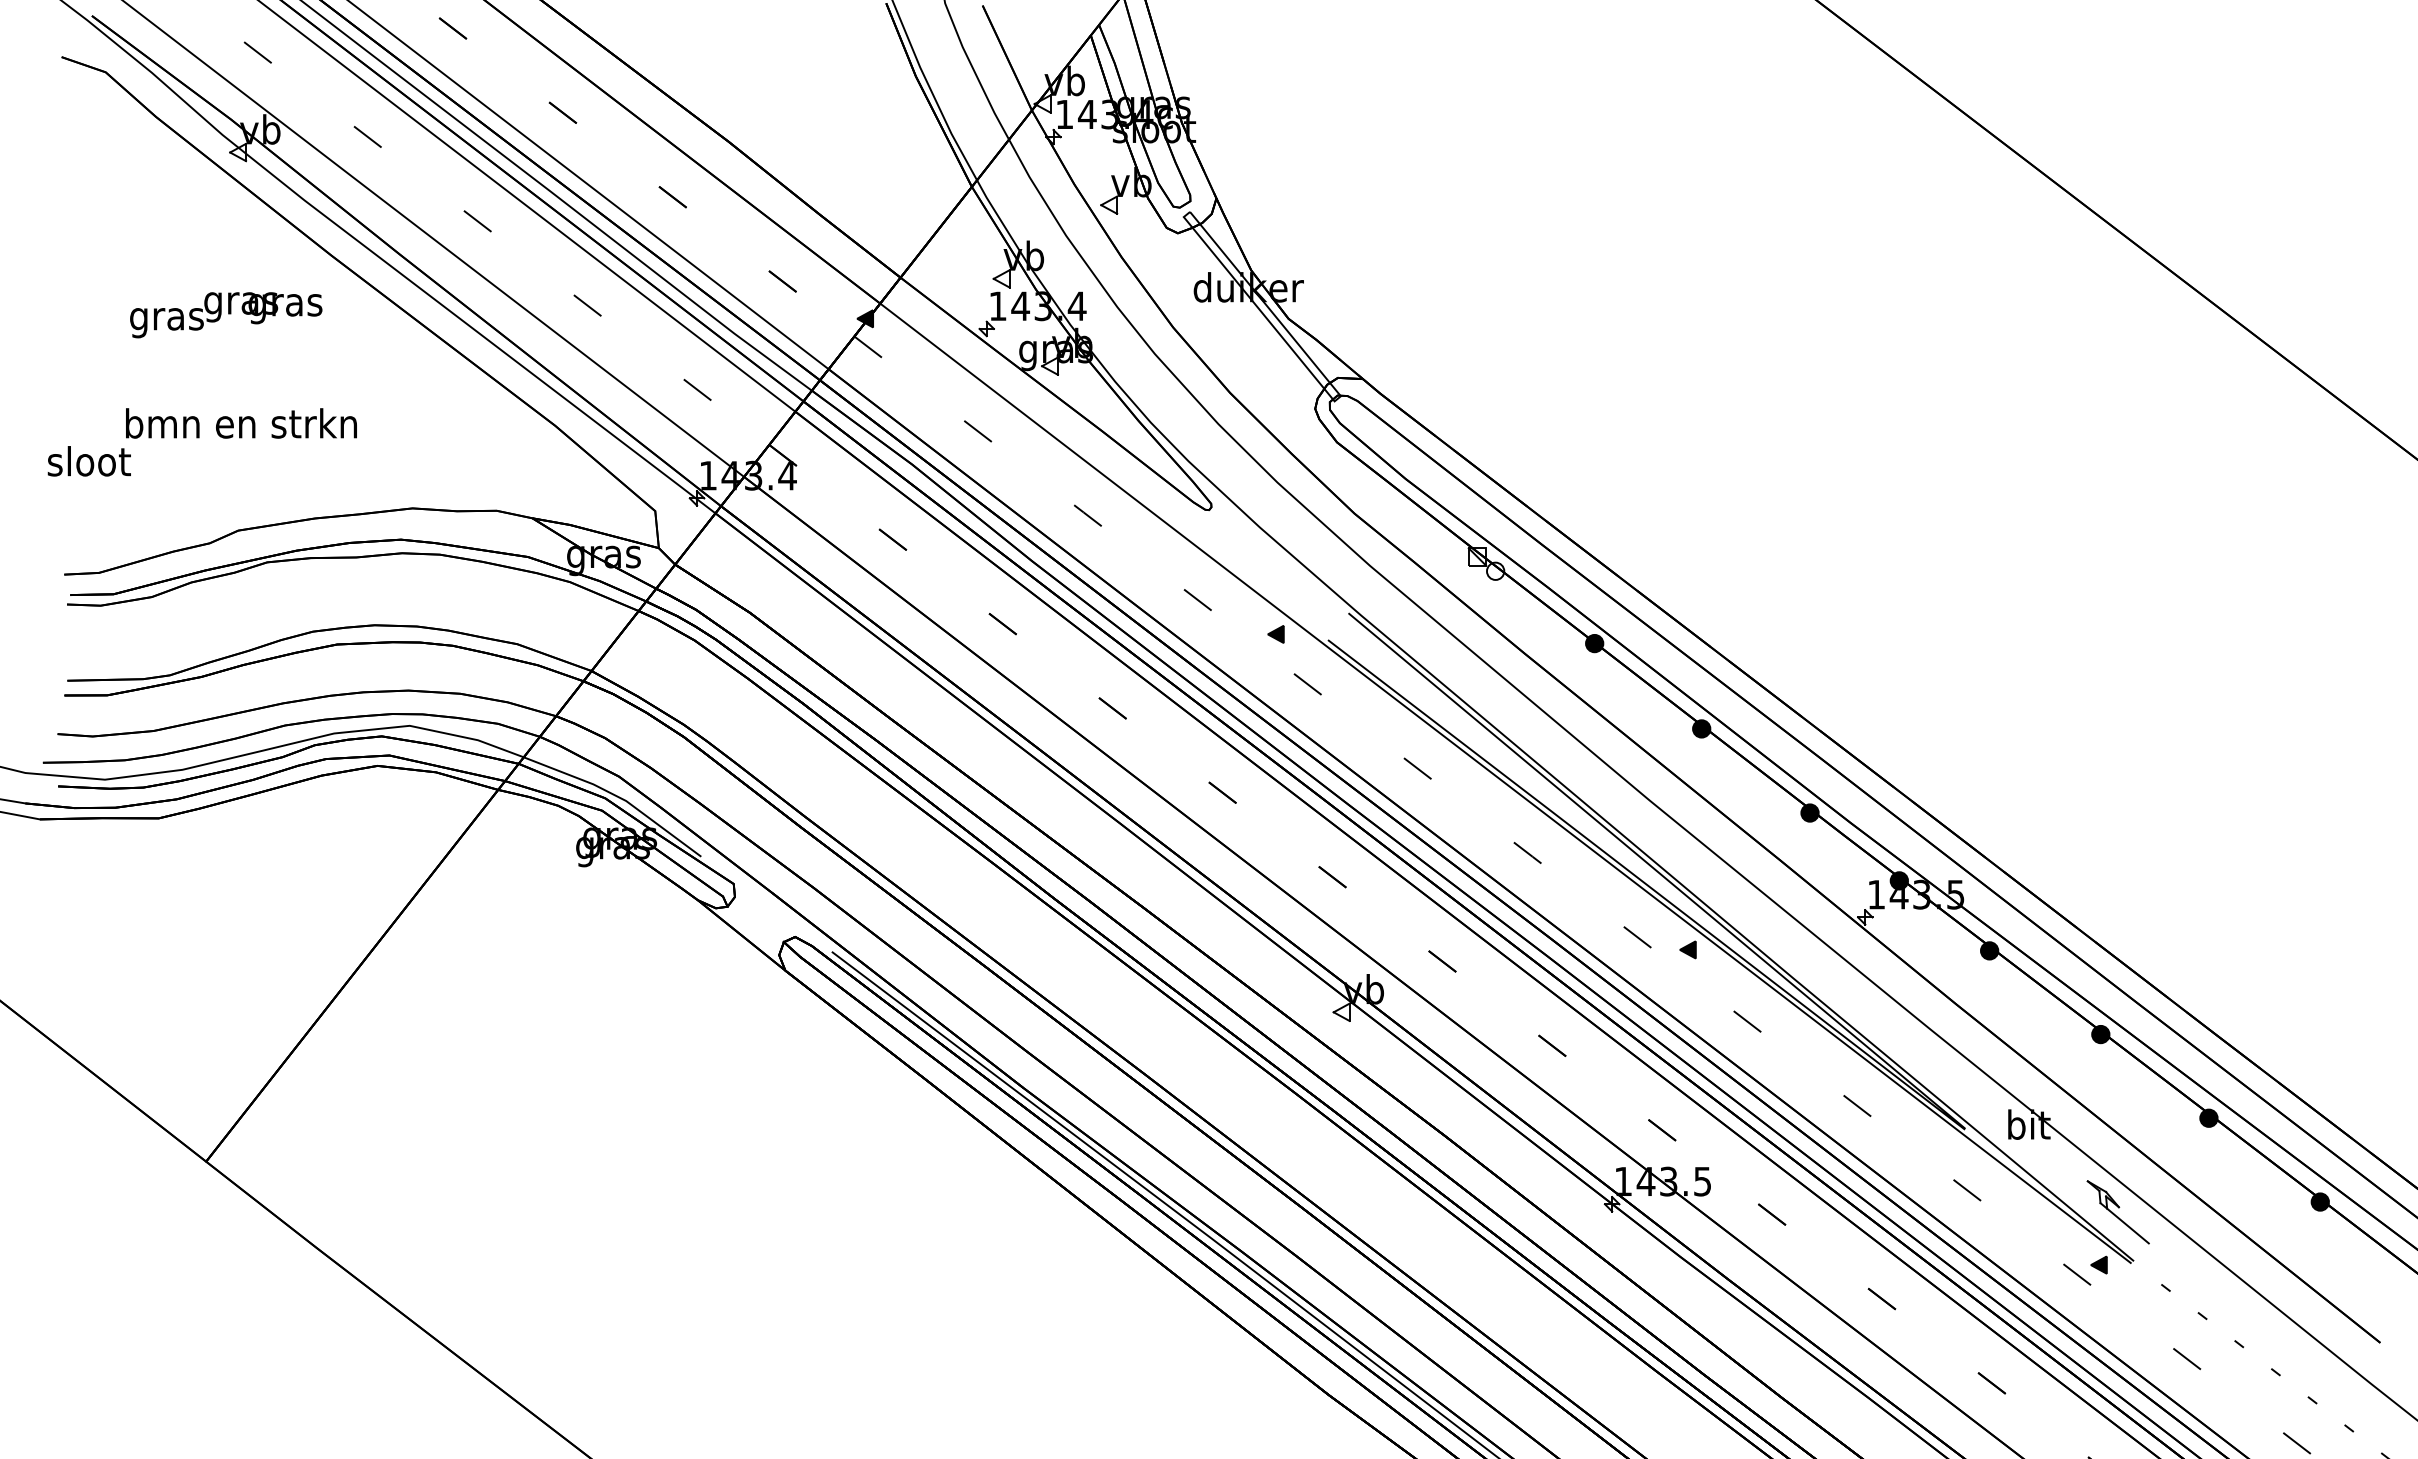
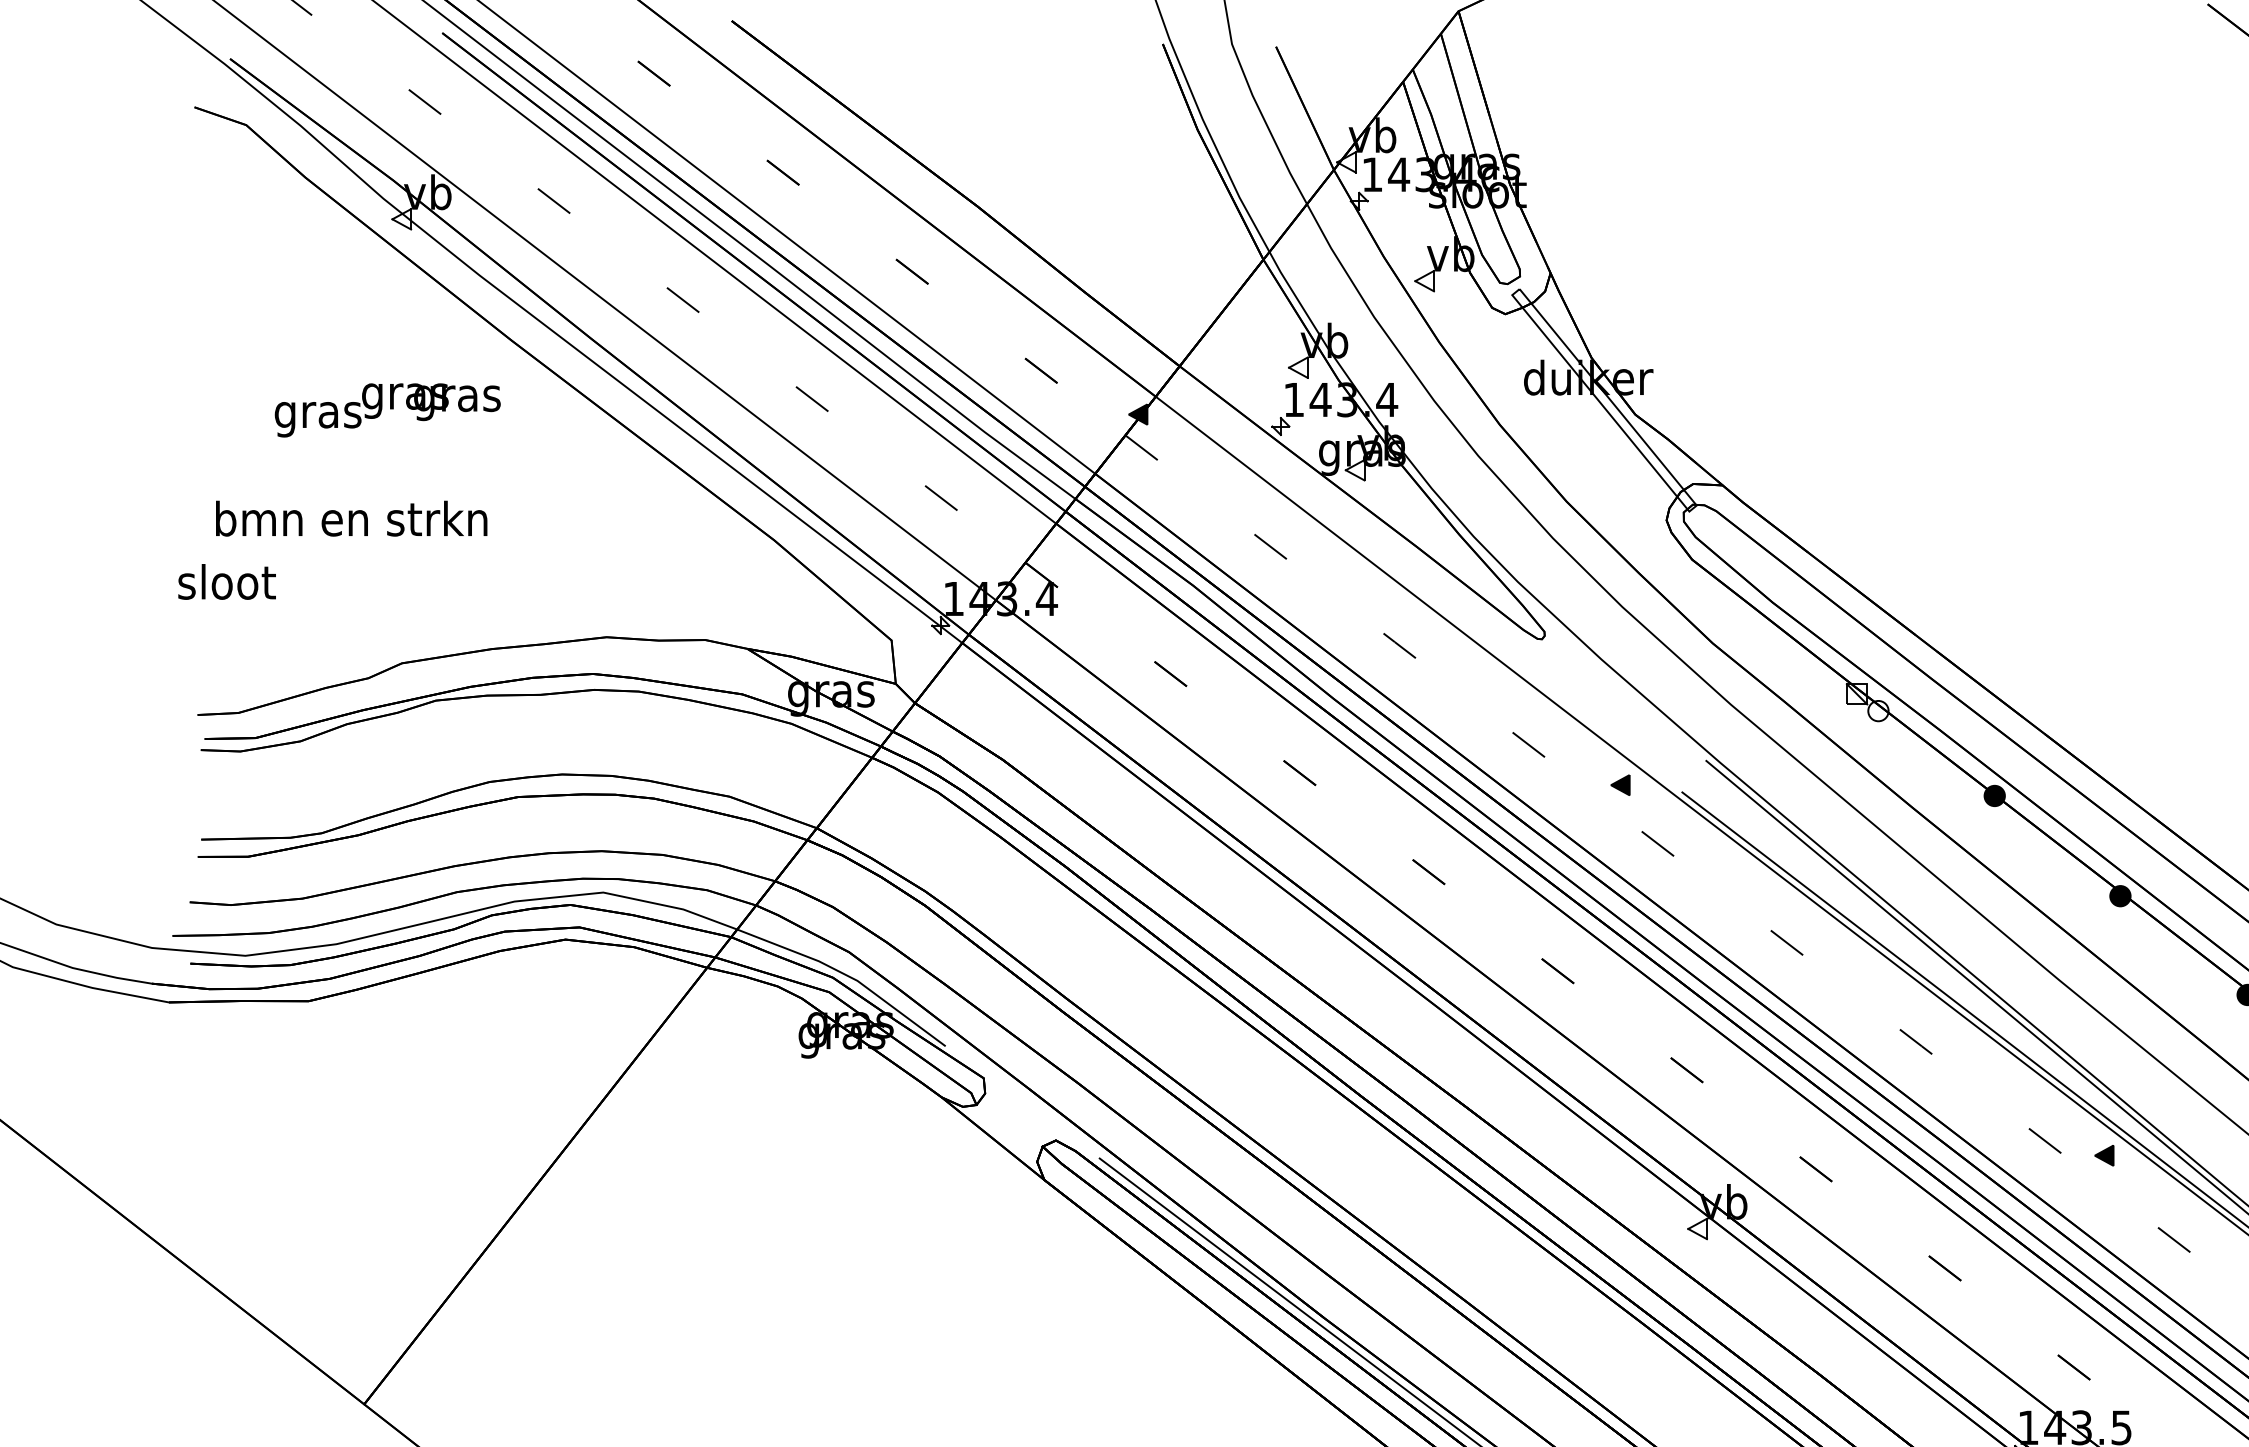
text: (241, 423) -> (351, 518), moved

